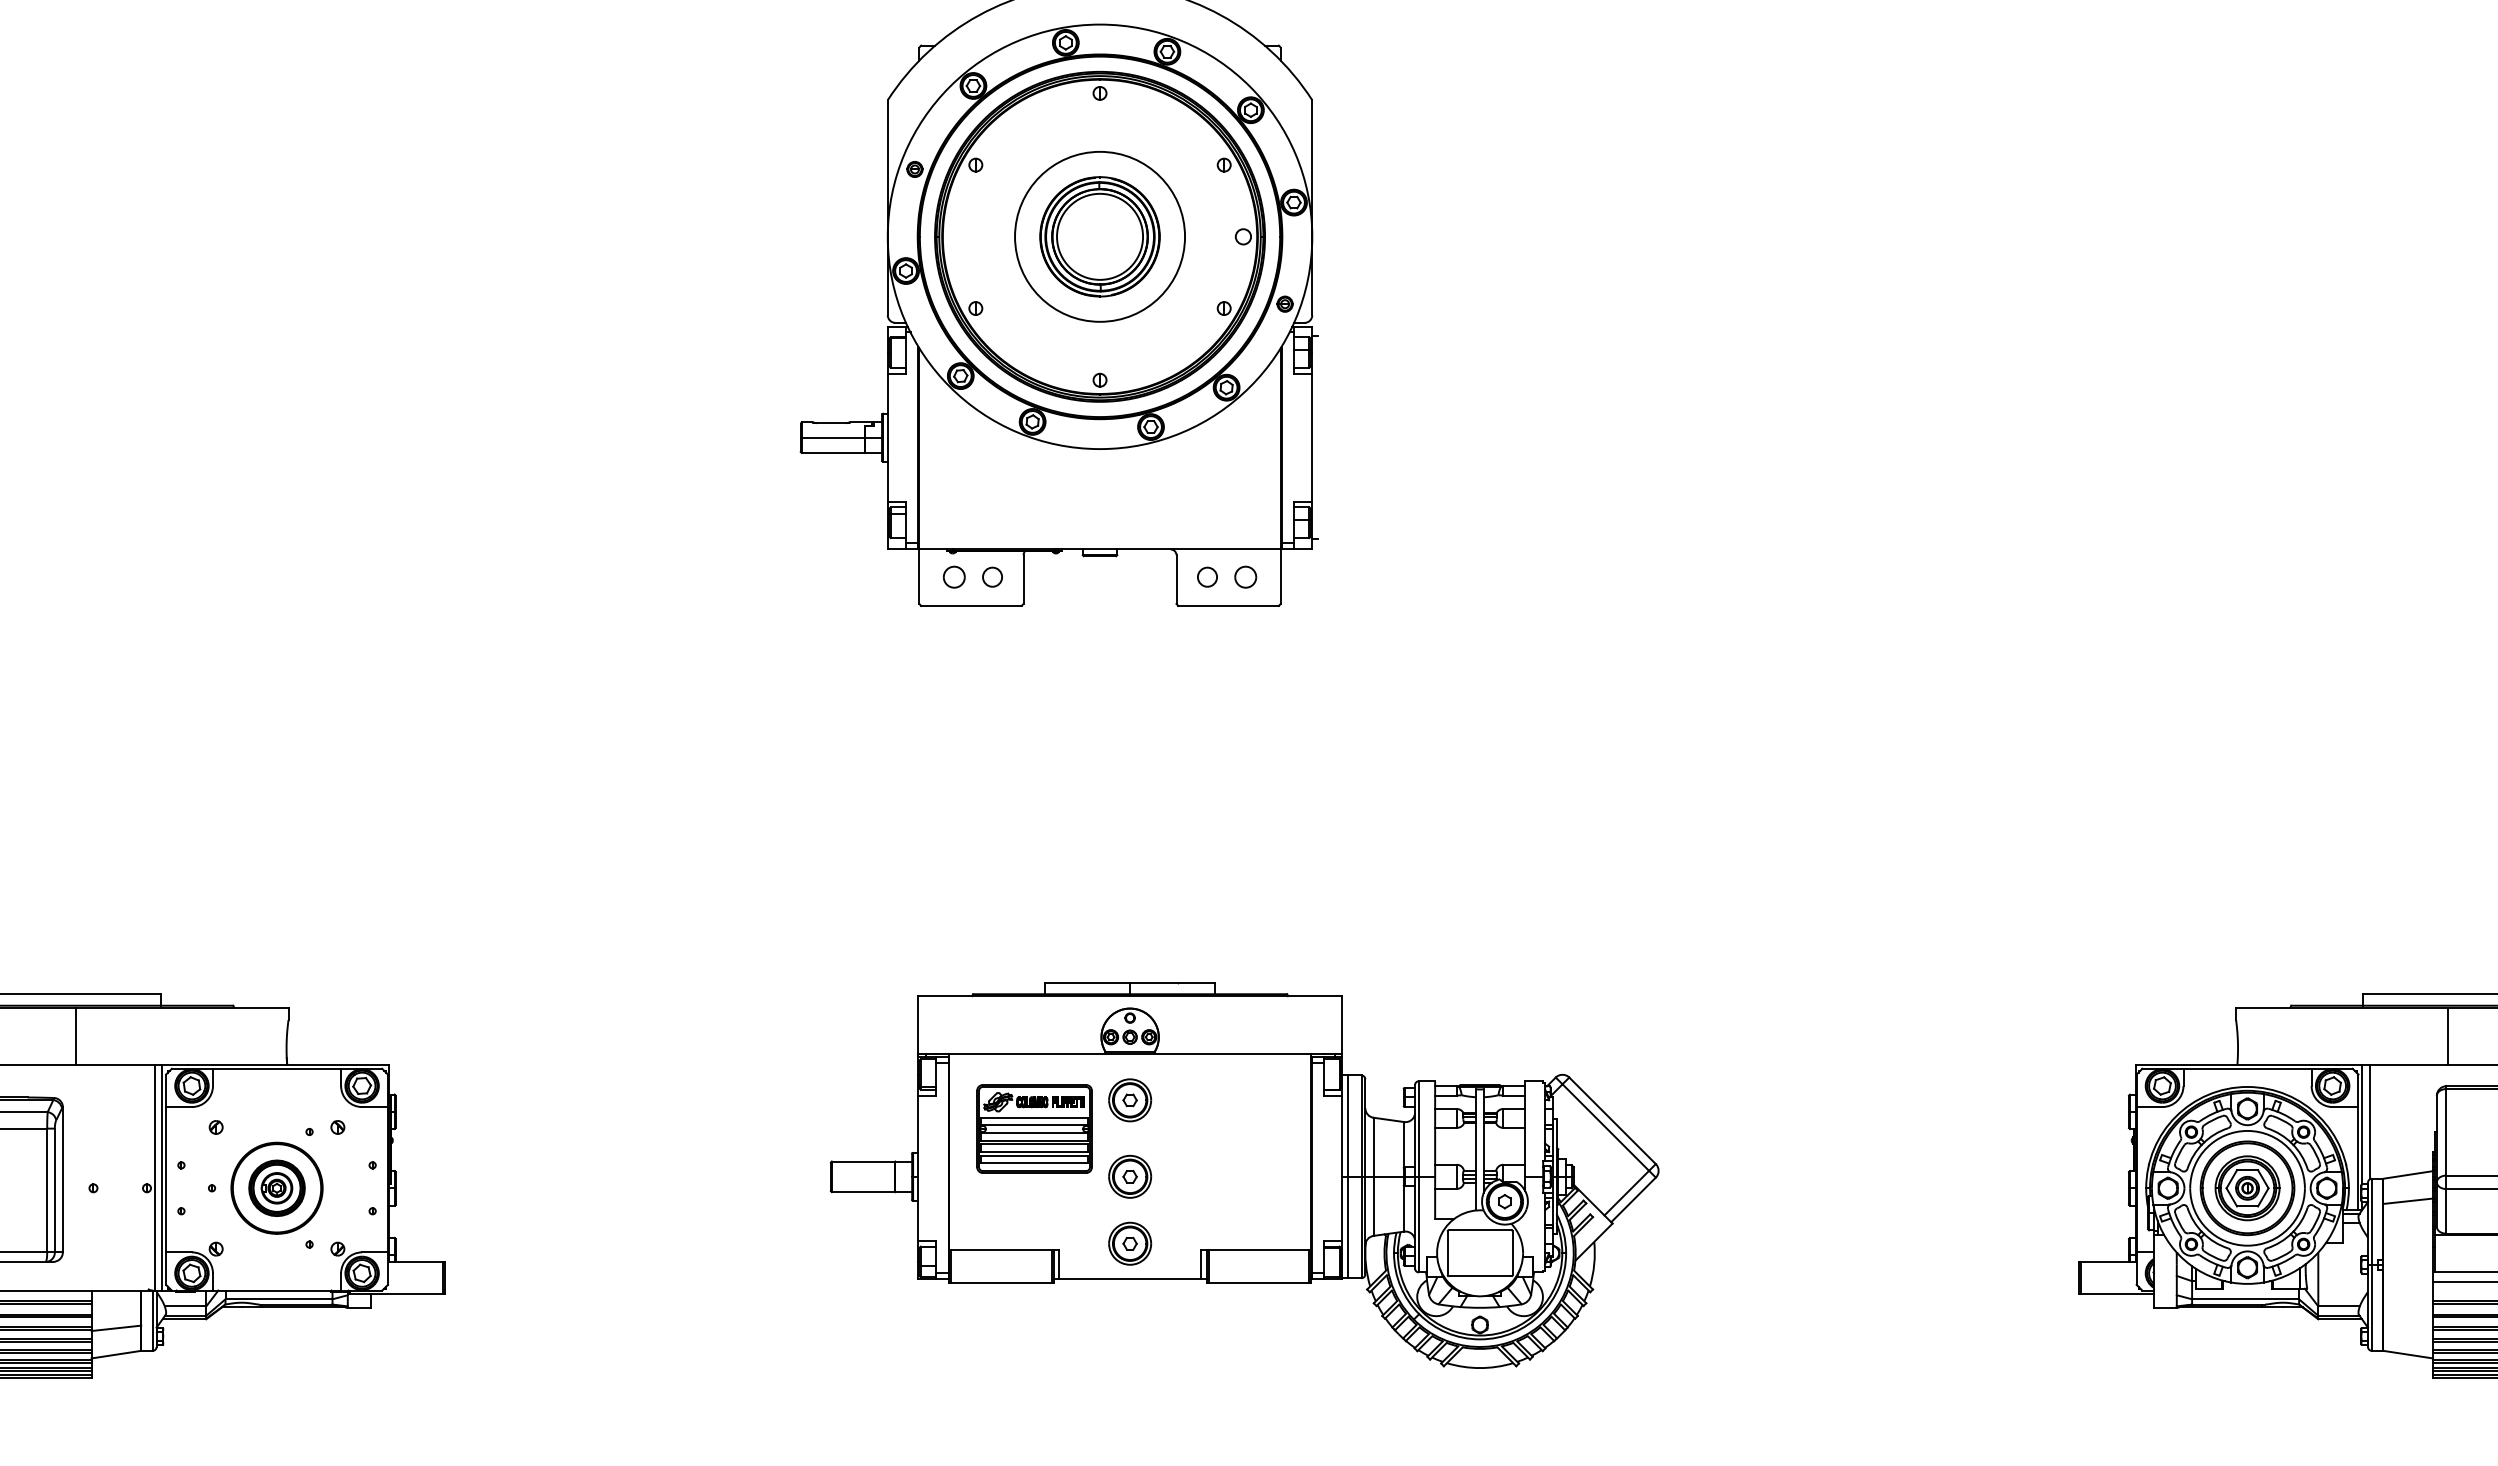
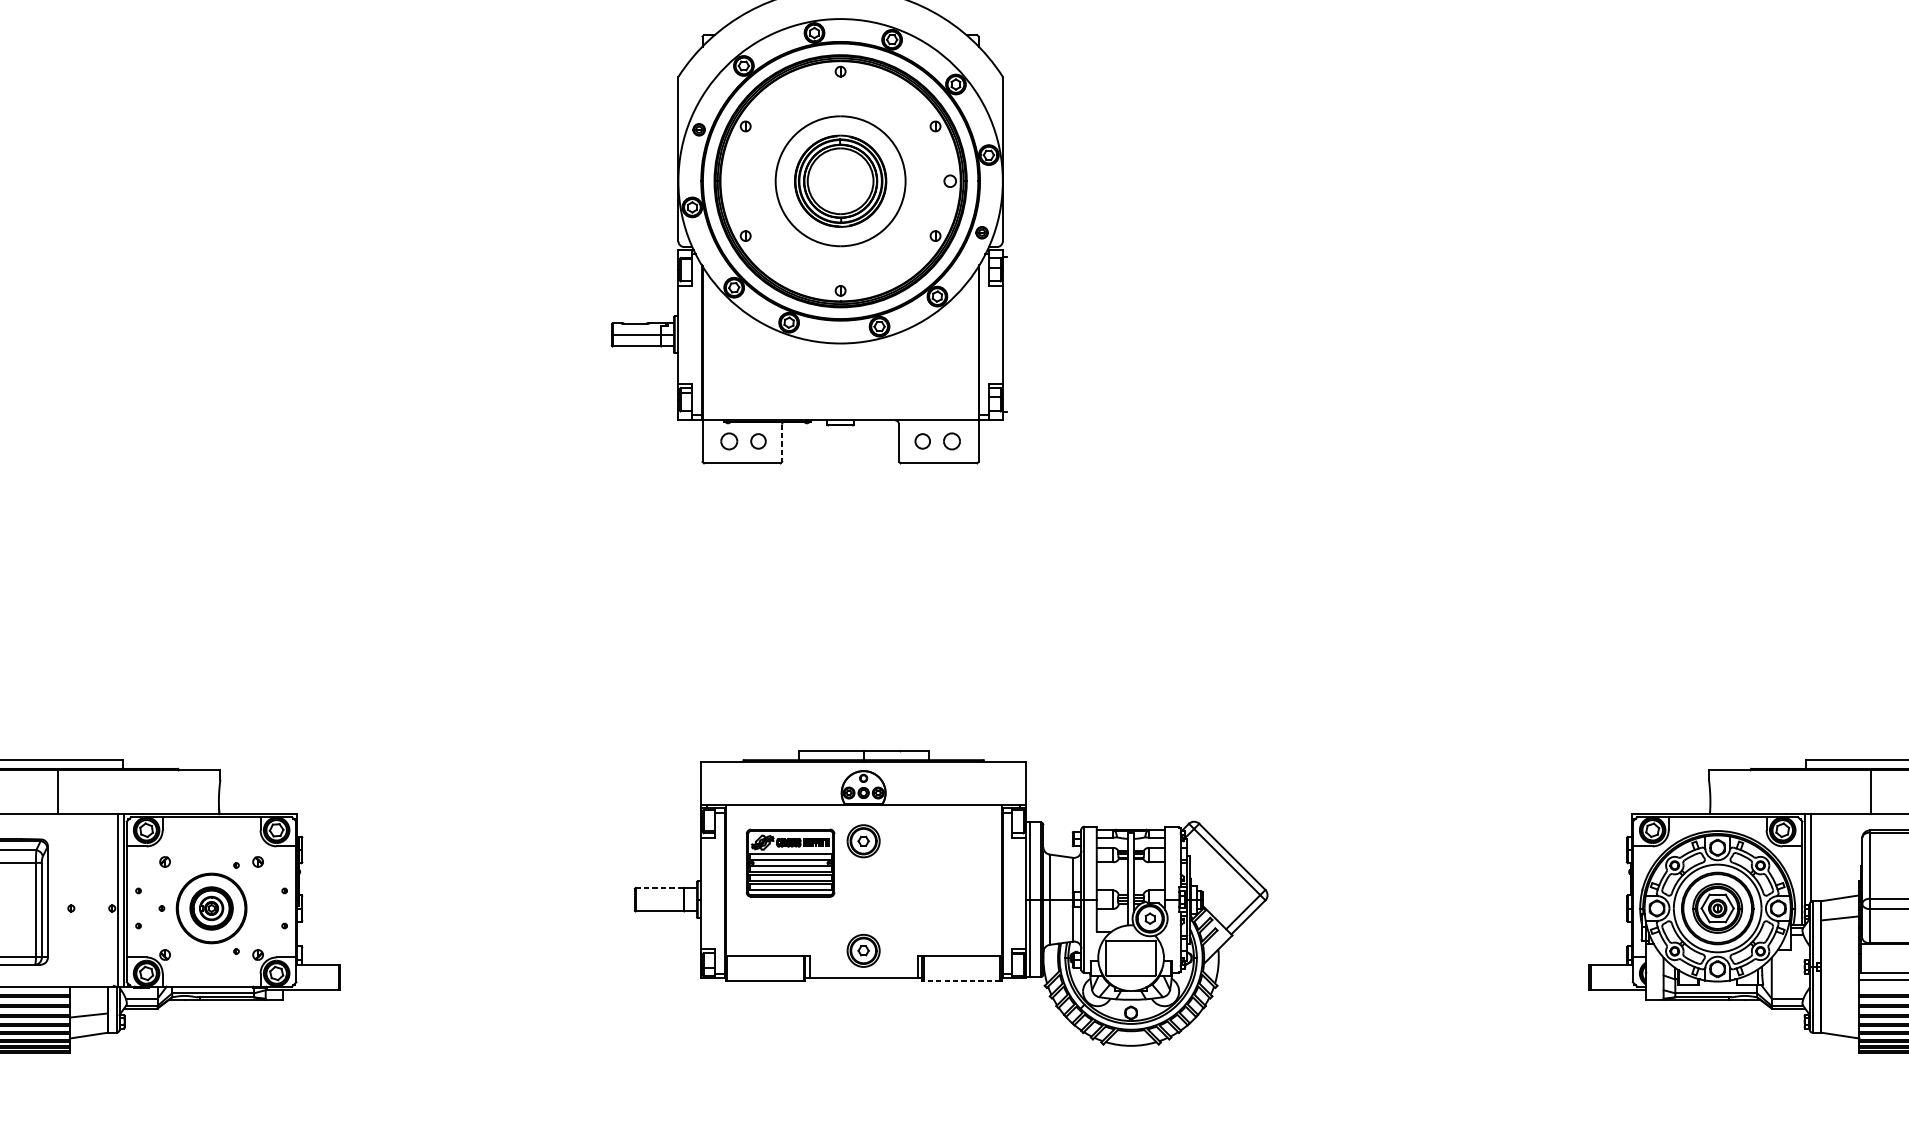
line: (1023, 580) -> (782, 443), solid -> dashed
line: (863, 1161) -> (659, 888), solid -> dashed
part: (1130, 1176) -> (863, 899), removed
line: (1258, 1282) -> (961, 980), solid -> dashed

